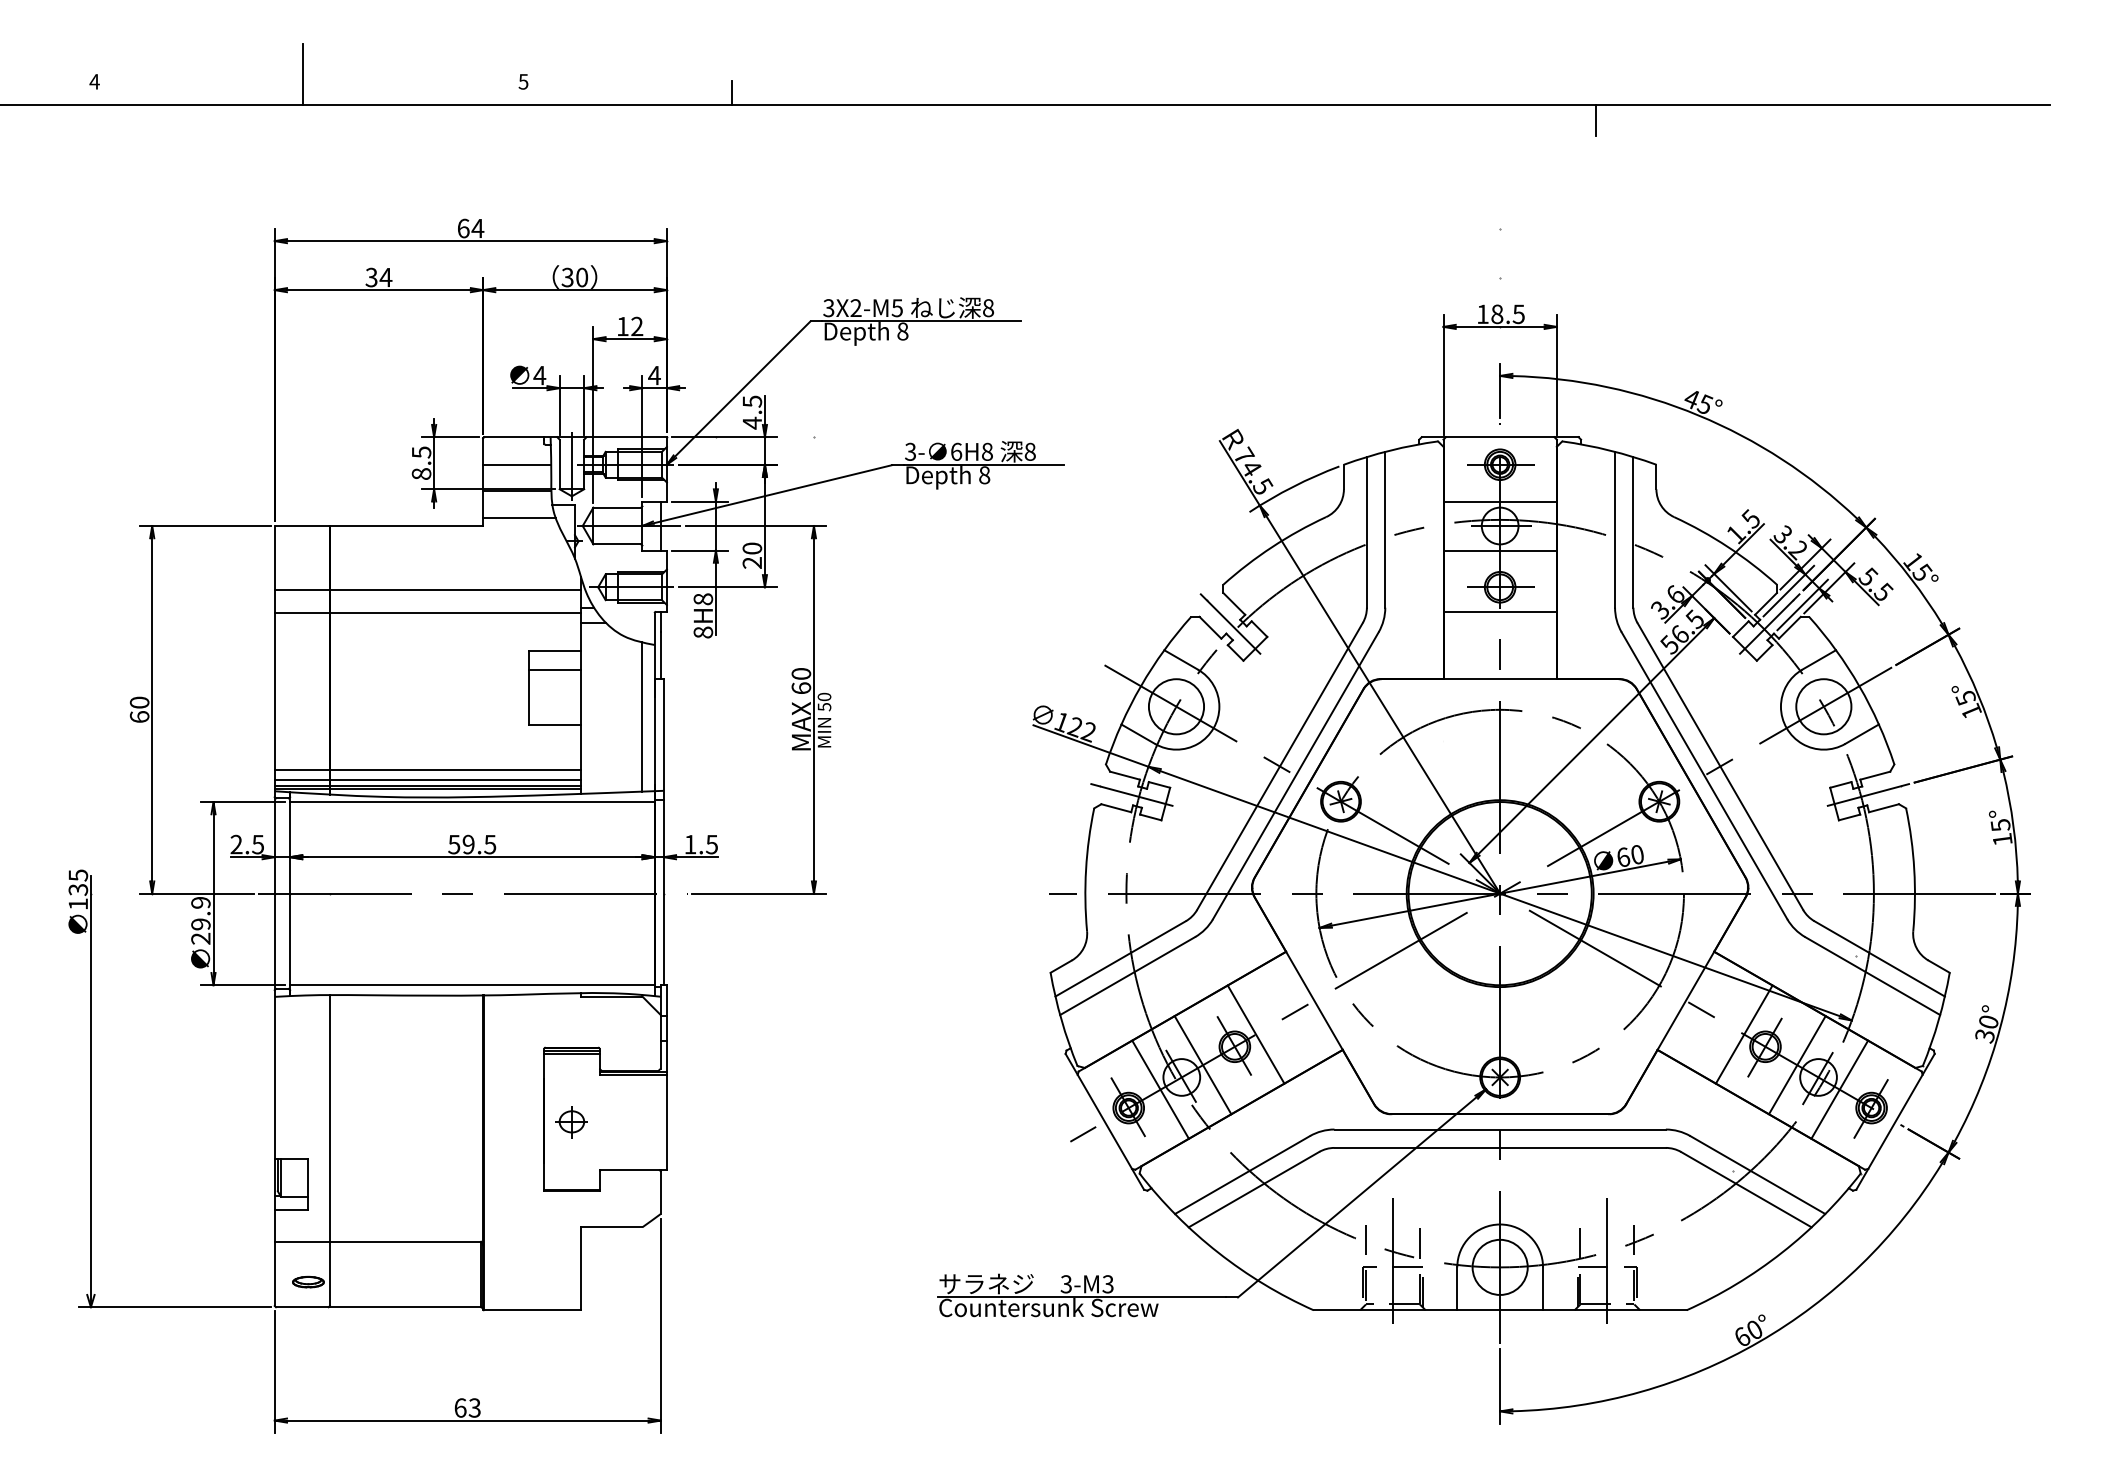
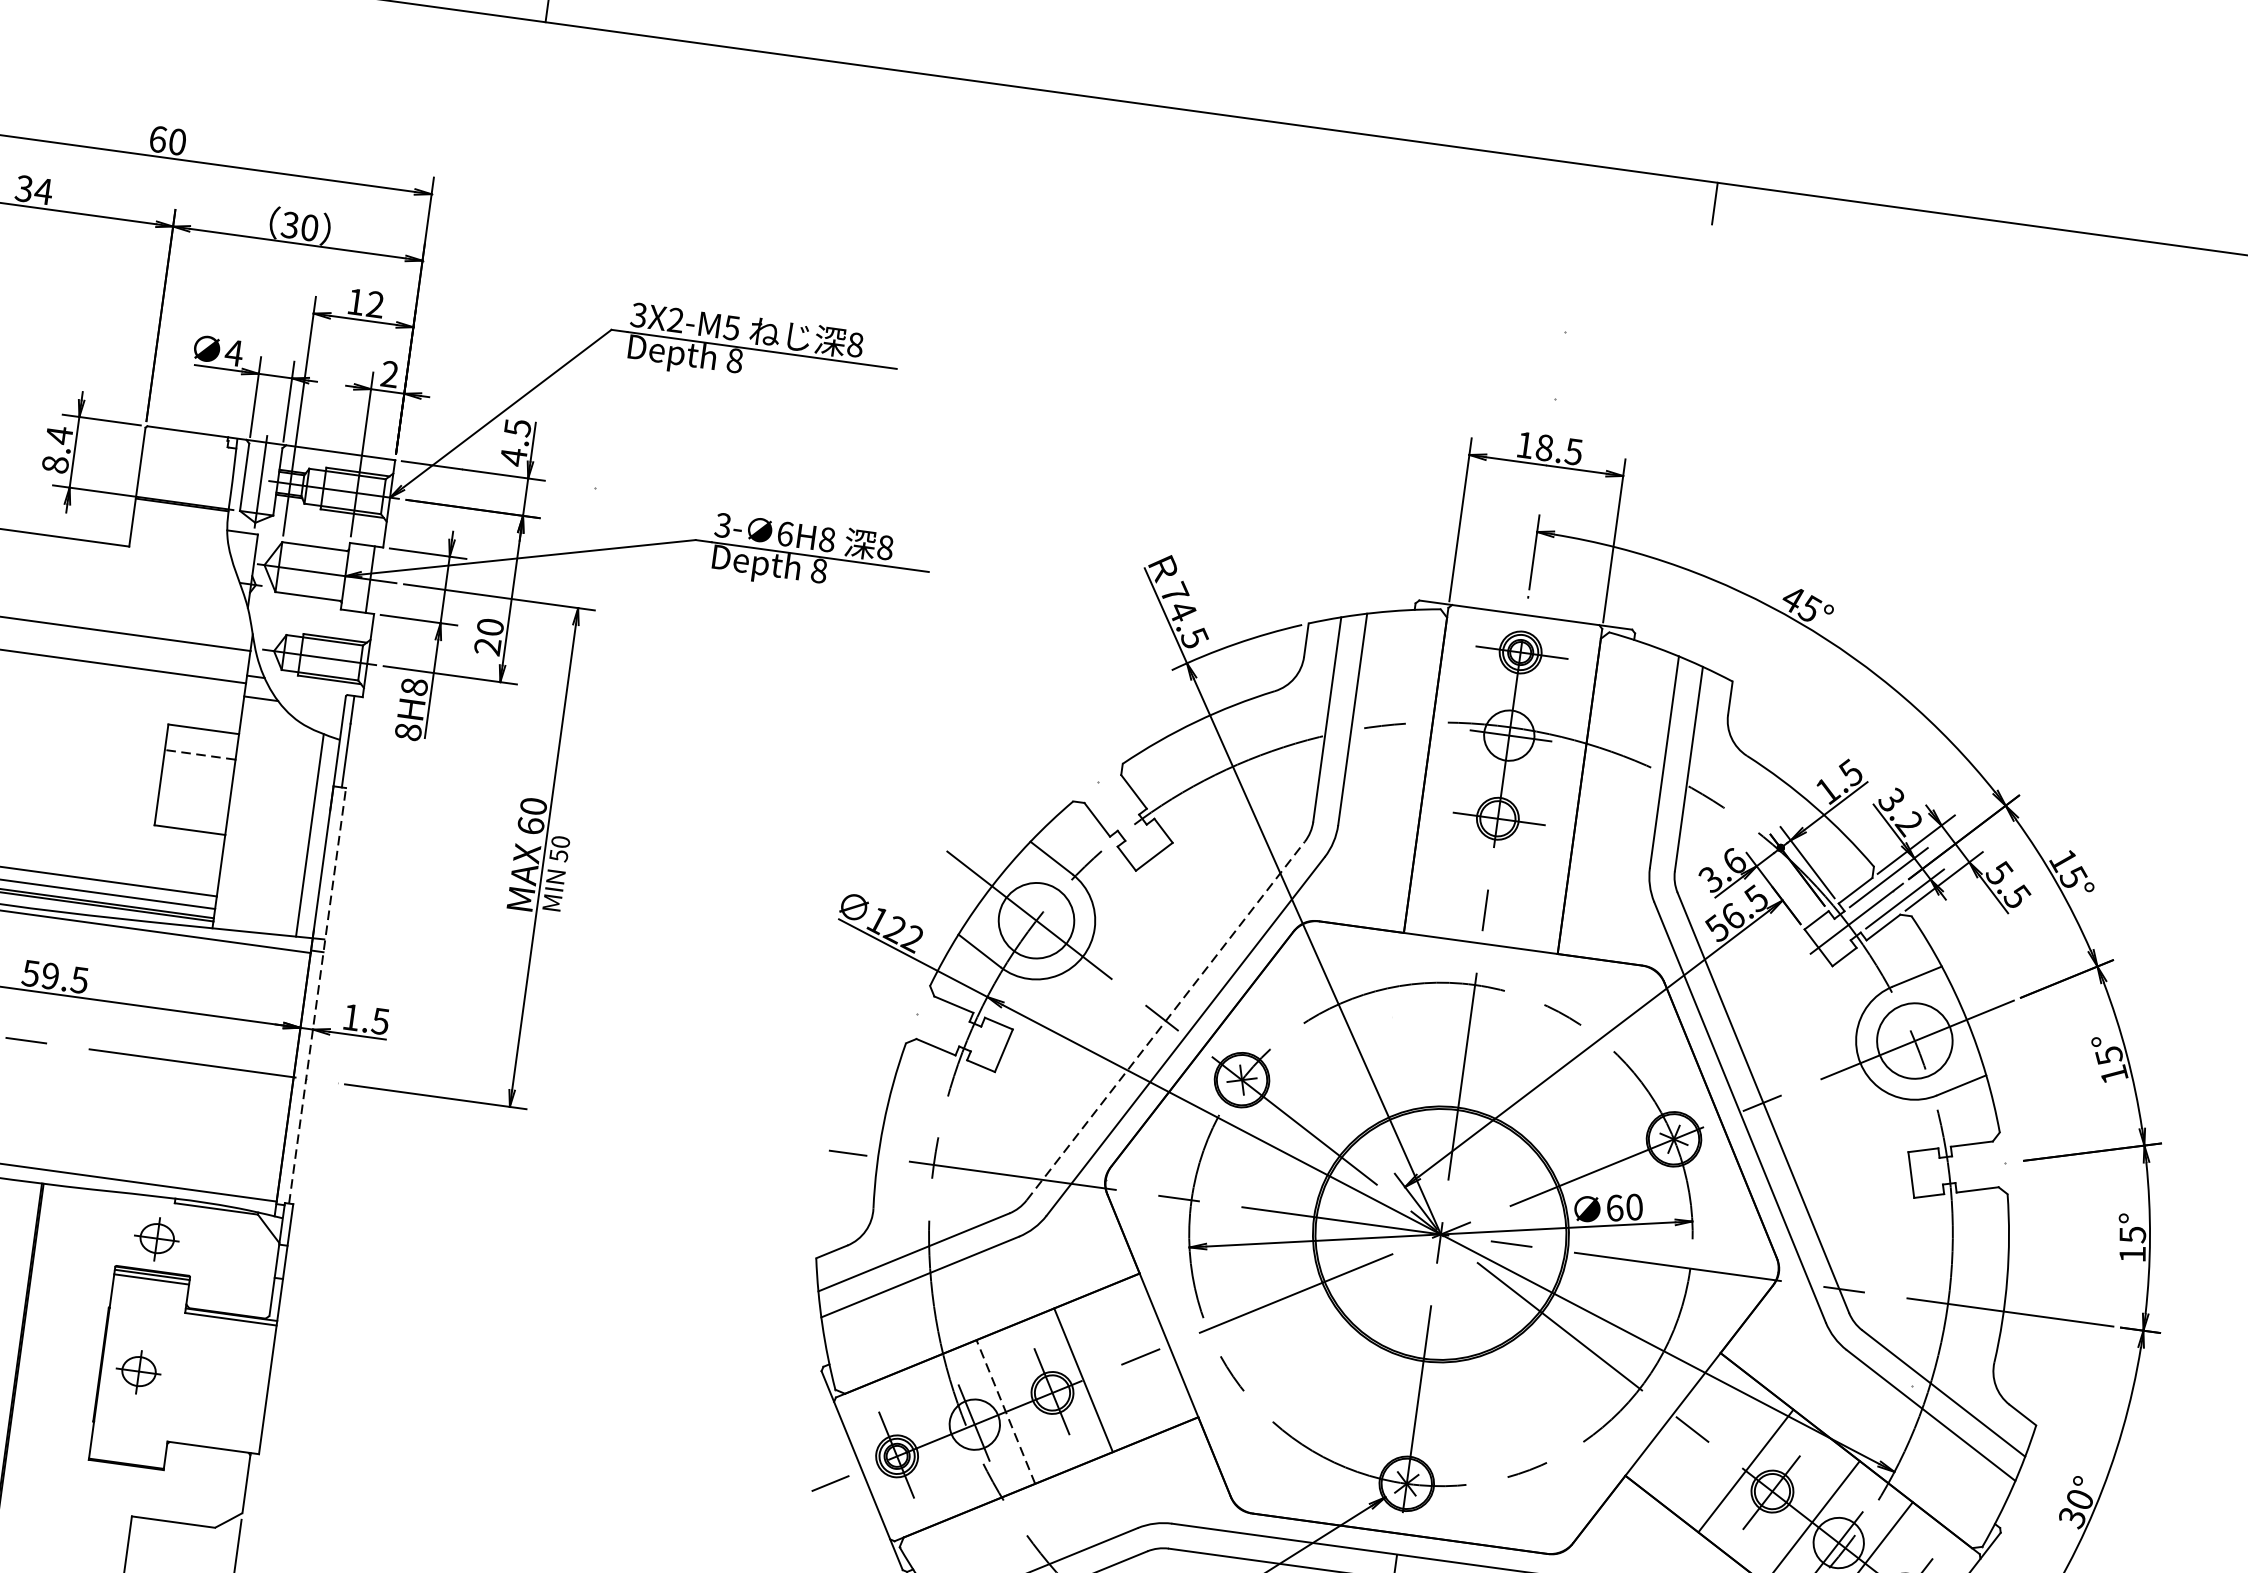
text: (477, 228) -> (176, 141), 64 -> 60
text: (654, 375) -> (389, 374), 4 -> 2
text: (421, 452) -> (59, 435), 8.5 -> 8.4
line: (517, 464) -> (187, 469), removed
line: (1499, 501) -> (1512, 702), removed
line: (519, 518) -> (180, 543), removed
line: (1499, 550) -> (1503, 768), removed
line: (1499, 611) -> (1492, 851), removed
line: (1230, 623) -> (1125, 817), removed
line: (554, 669) -> (199, 754), solid -> dashed
line: (1279, 766) -> (1165, 1020), solid -> dashed
line: (1131, 794) -> (959, 1031), removed
line: (1867, 794) -> (1957, 1168), removed
line: (663, 831) -> (317, 994), solid -> dashed
part: (571, 1024) -> (156, 1239), added
line: (1203, 1065) -> (1006, 1412), solid -> dashed
line: (1160, 1089) -> (943, 1437), removed

